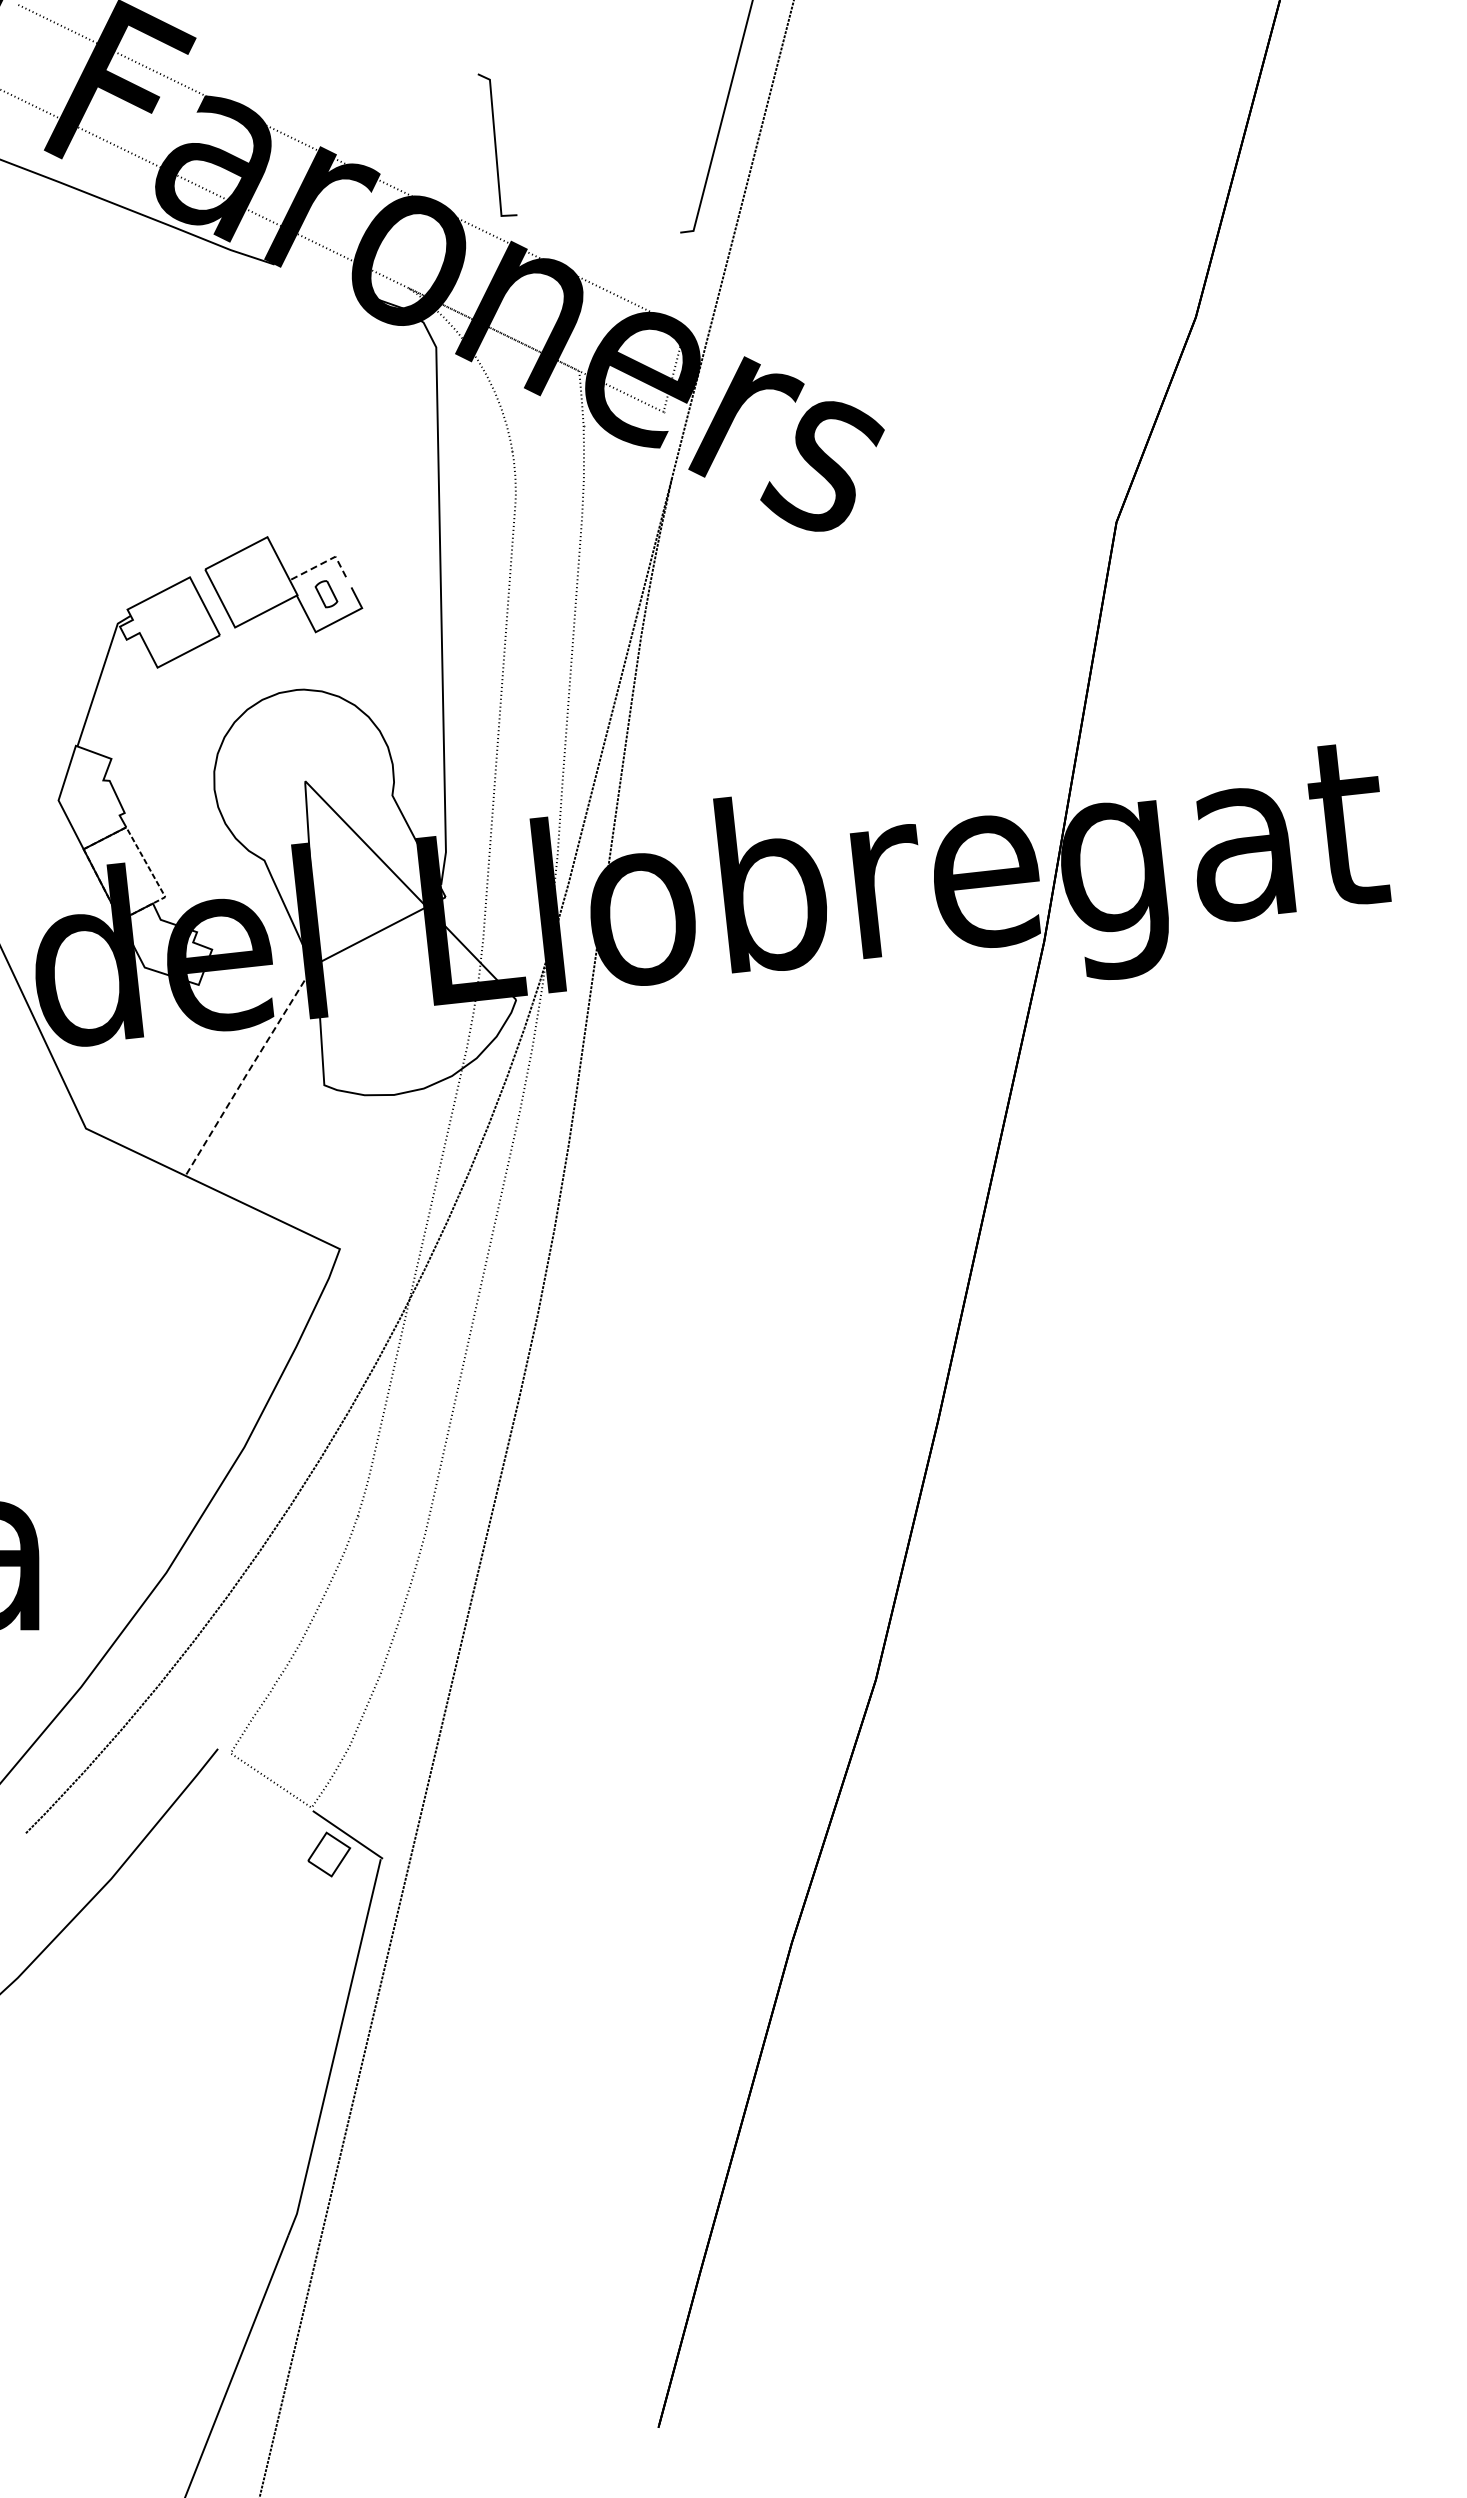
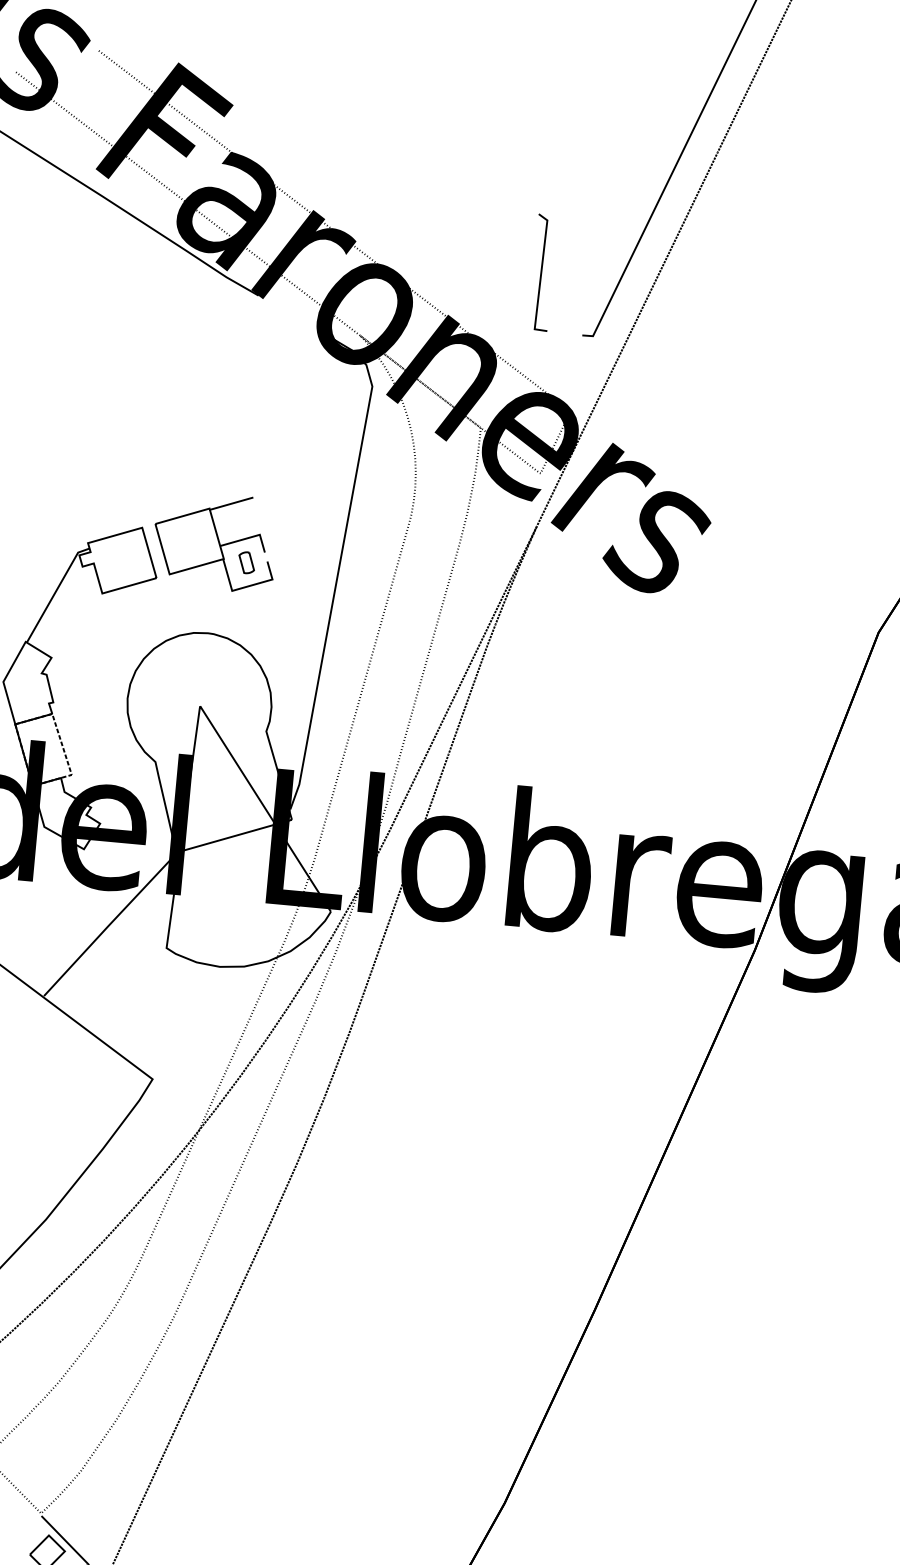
line: (496, 144) -> (542, 272), moved
line: (292, 525) -> (231, 503), added
line: (323, 563) -> (249, 538), dashed -> solid
line: (248, 1071) -> (109, 925), dashed -> solid

